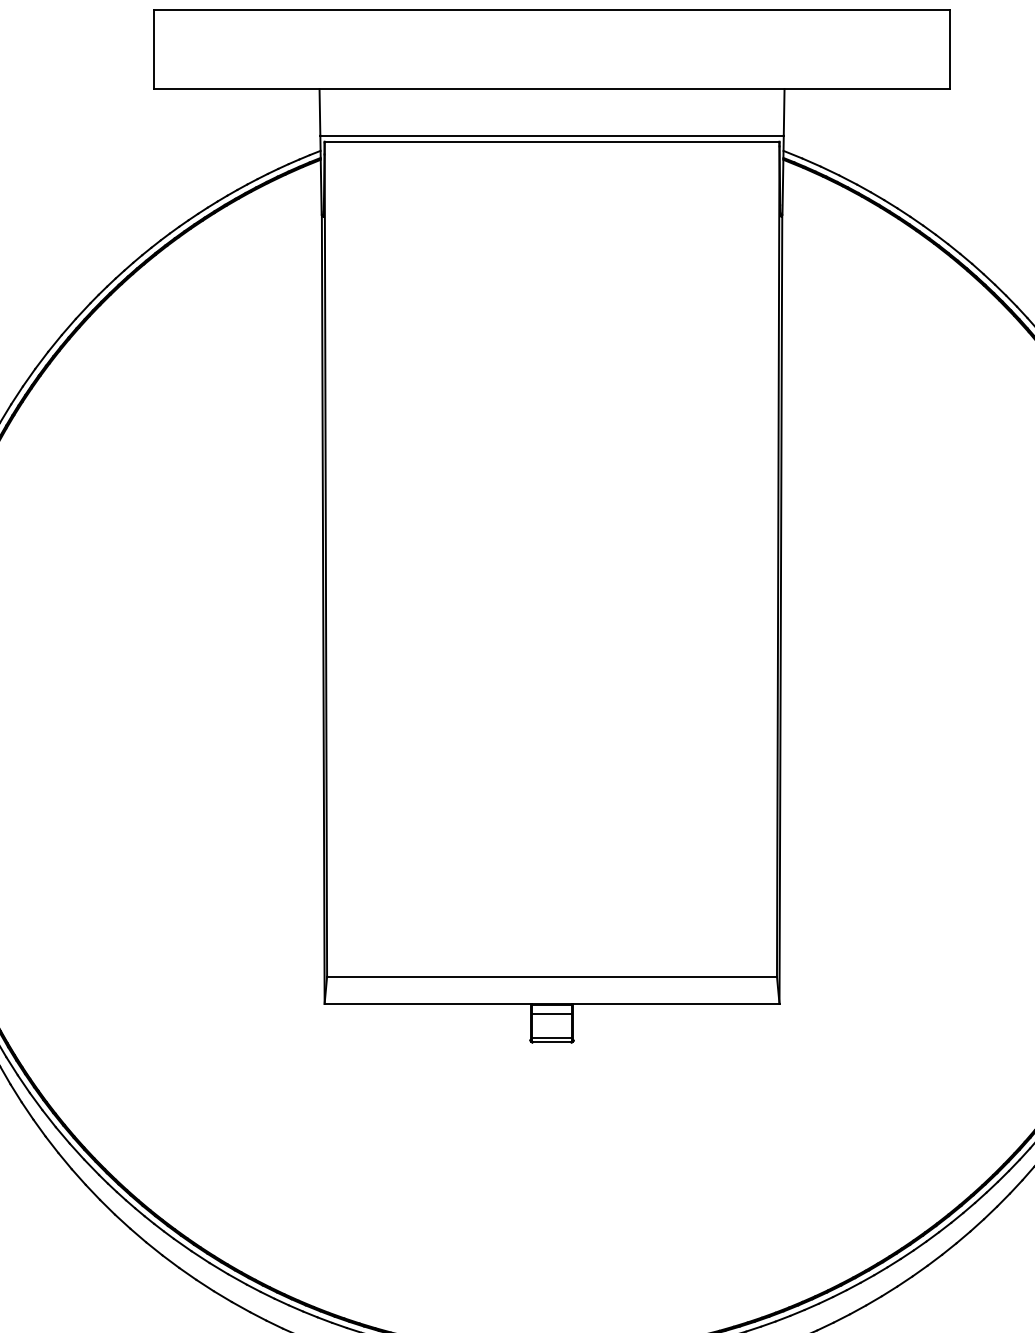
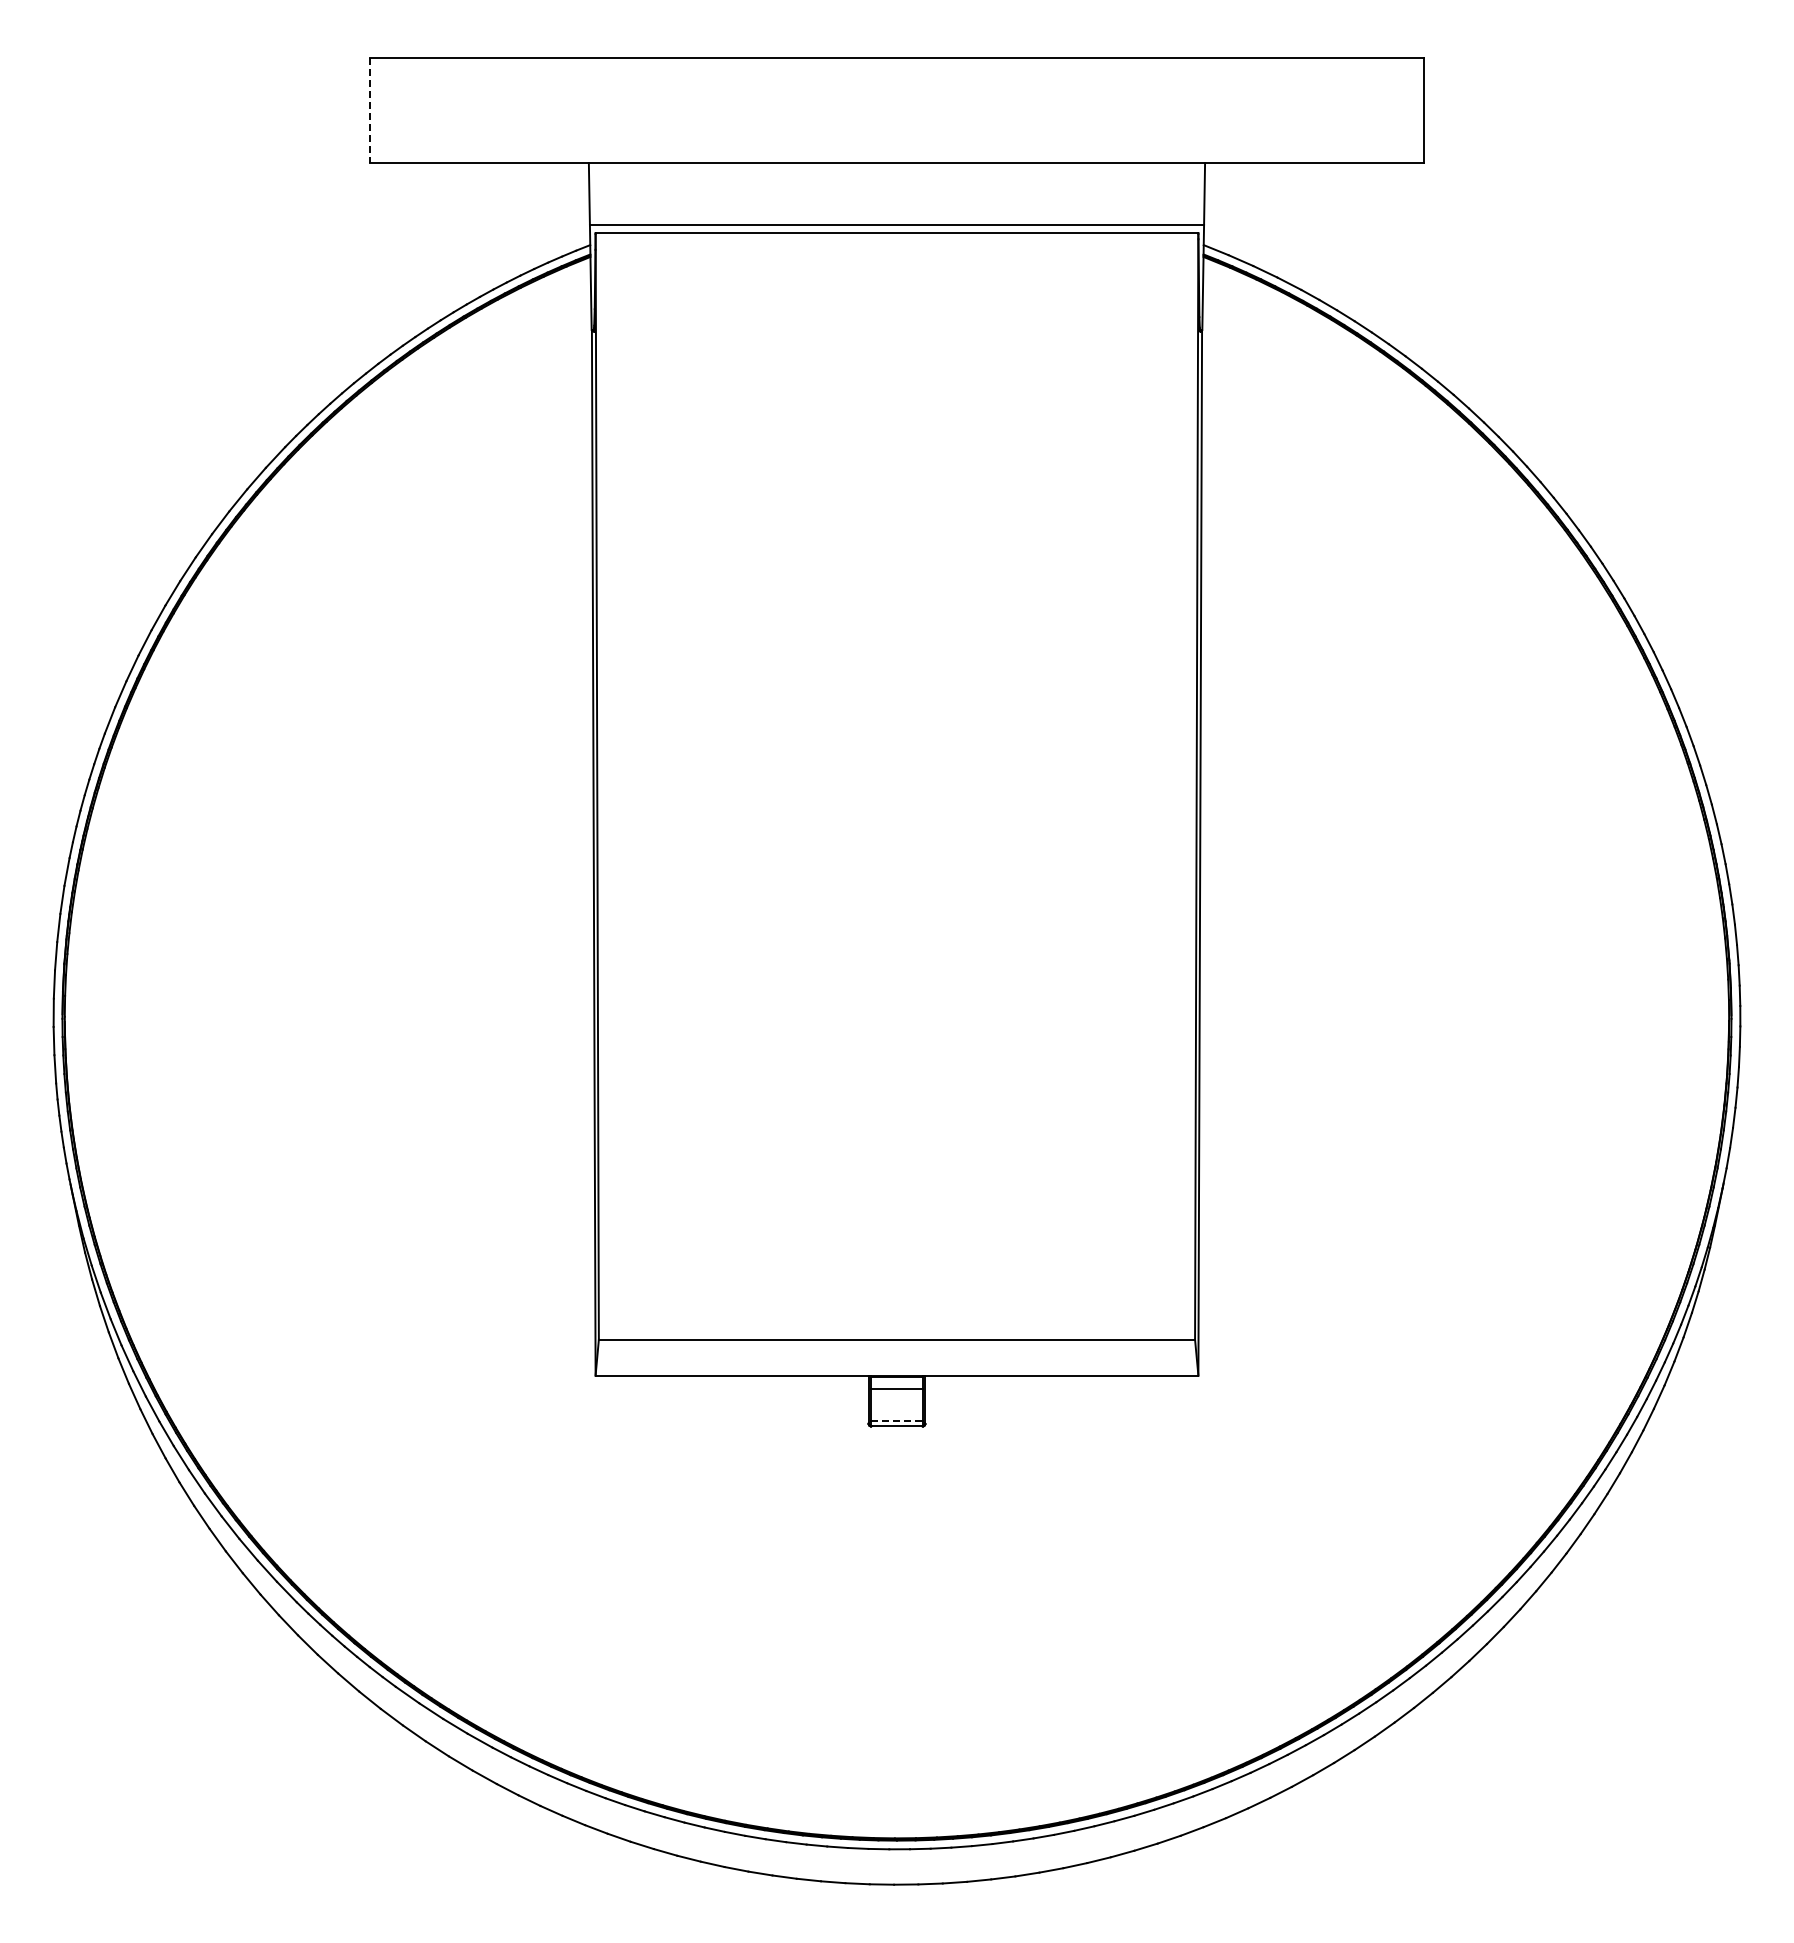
line: (154, 50) -> (369, 111), solid -> dashed
line: (552, 1037) -> (897, 1420), solid -> dashed

